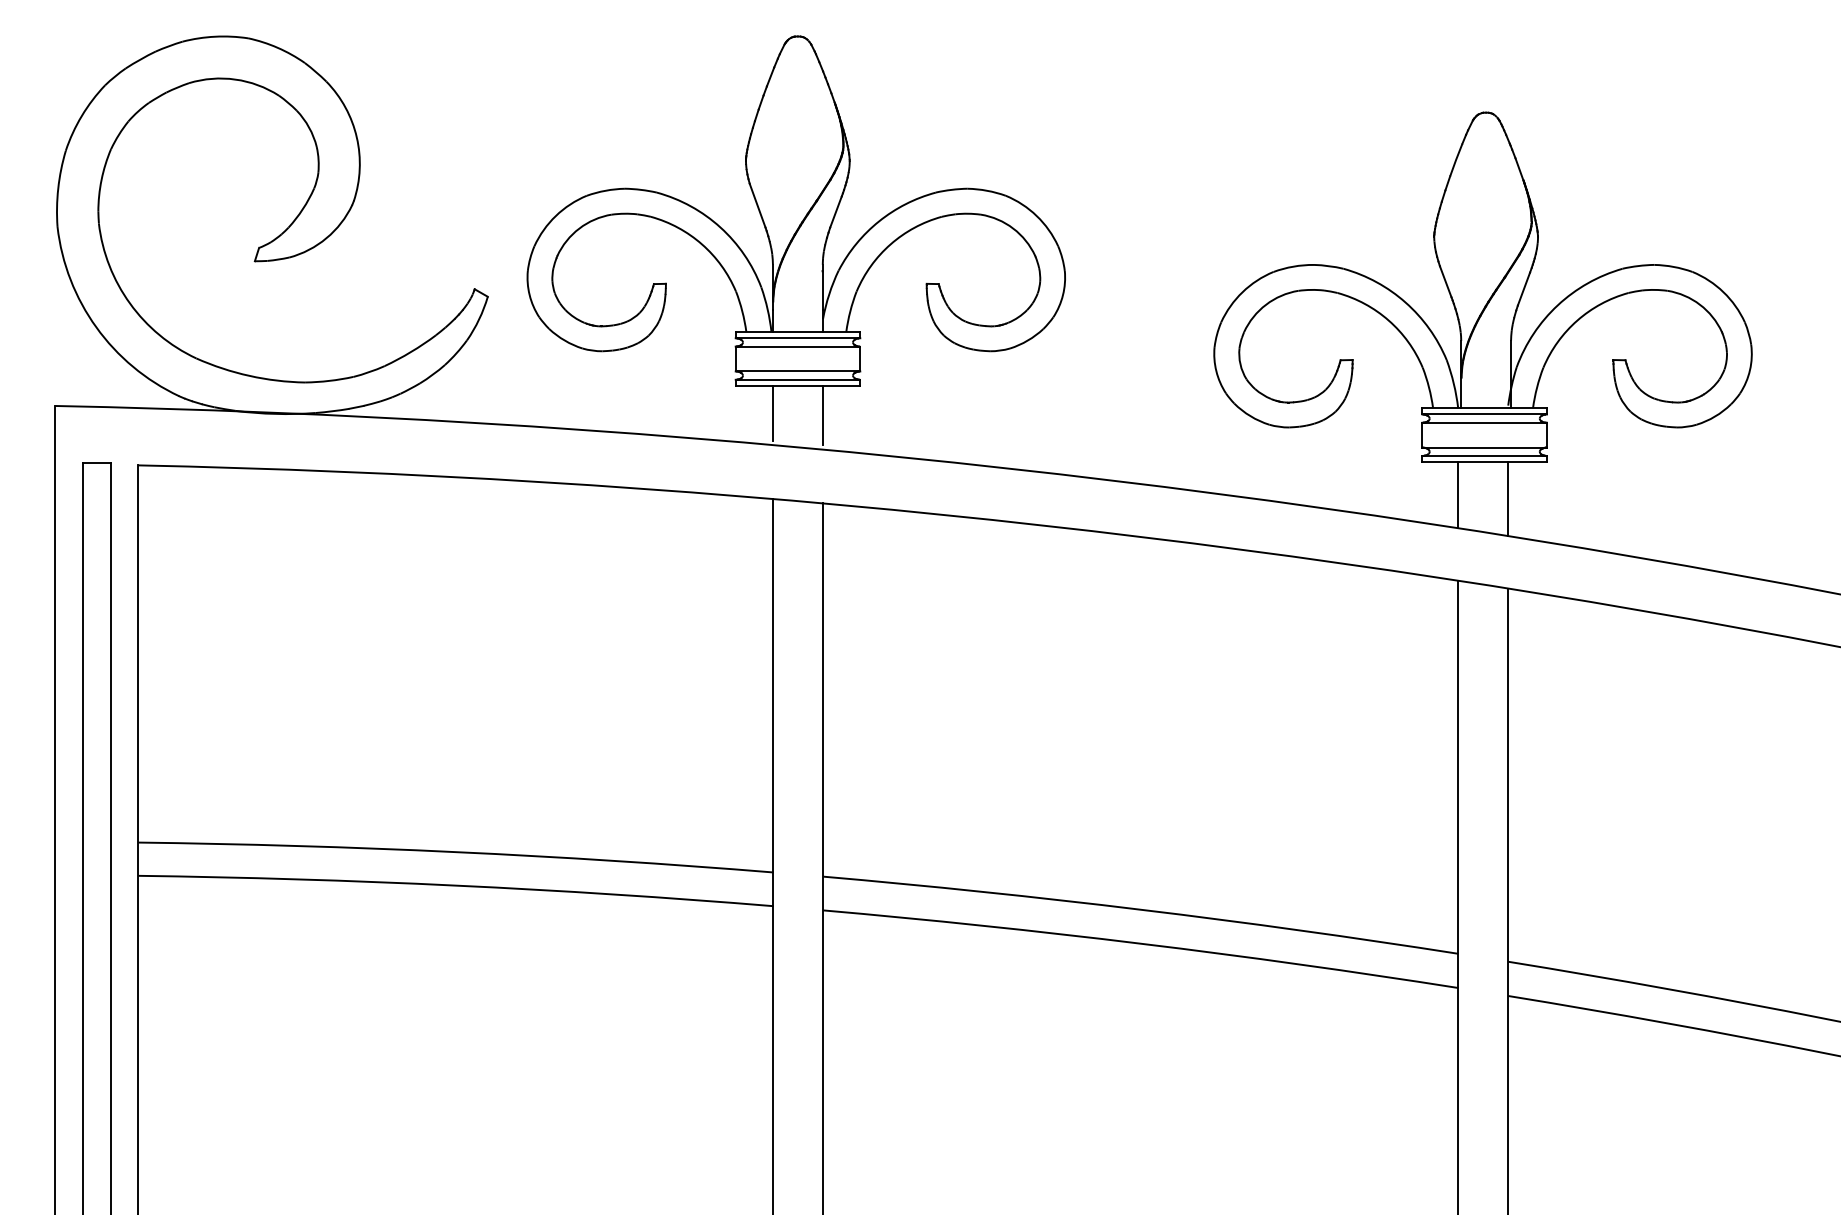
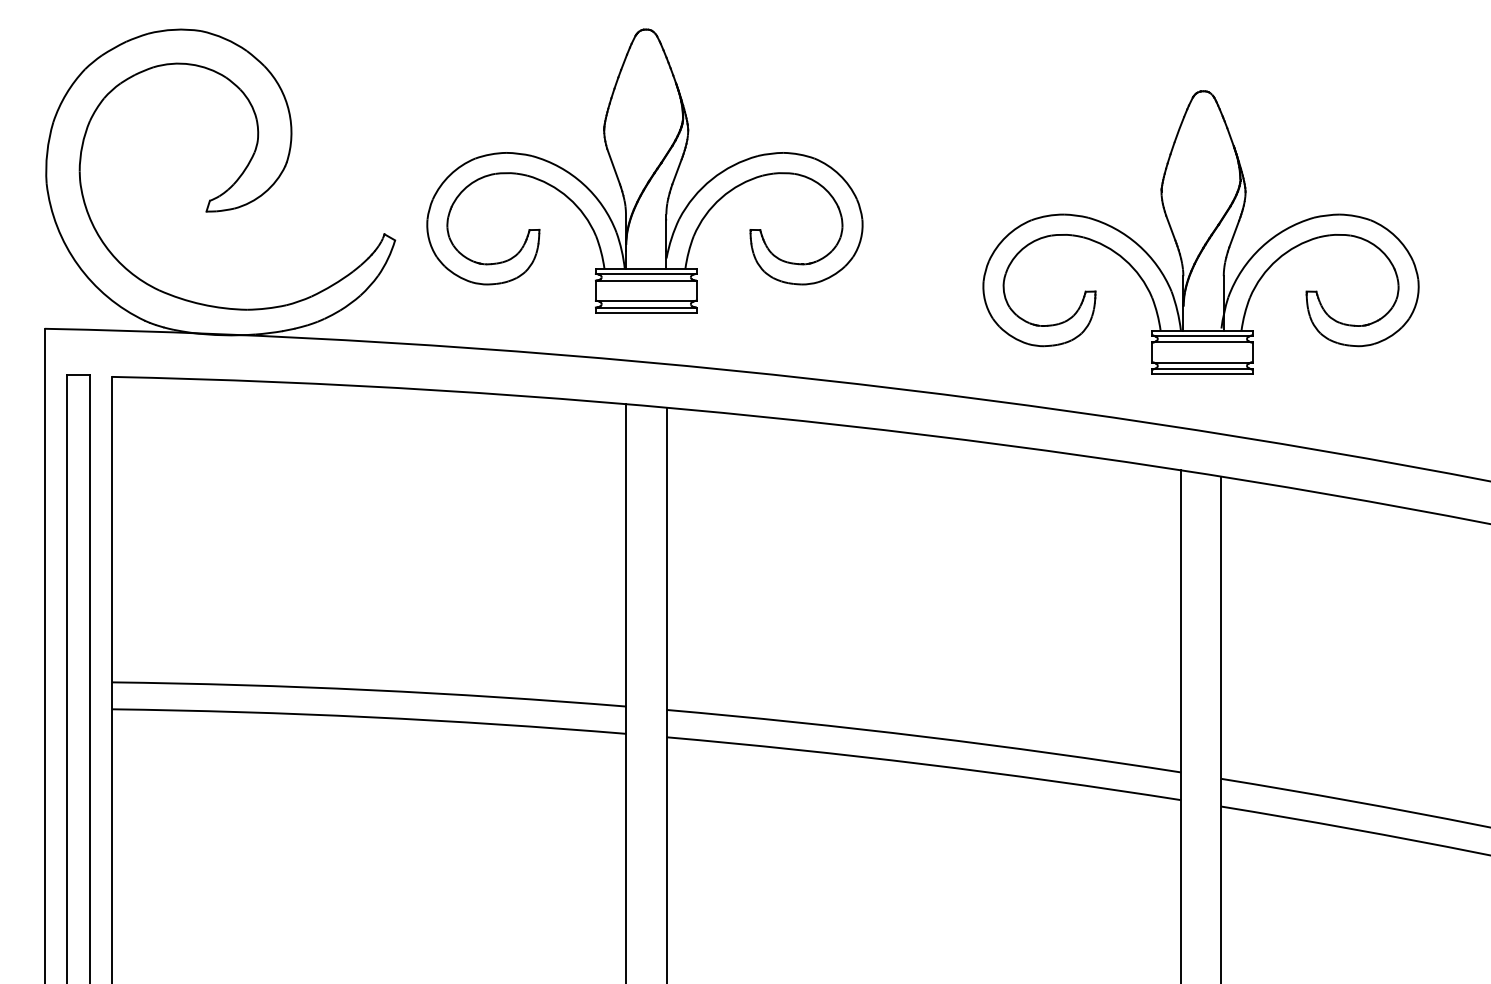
line: (773, 413) -> (626, 334), removed
line: (823, 415) -> (666, 336), removed
line: (1458, 494) -> (1181, 400), removed
line: (1508, 498) -> (1221, 403), removed

